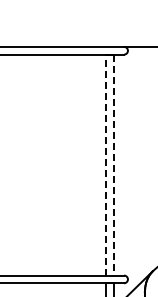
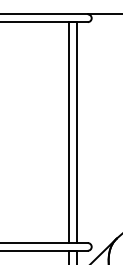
line: (105, 164) -> (69, 132), dashed -> solid
line: (113, 165) -> (77, 133), dashed -> solid

